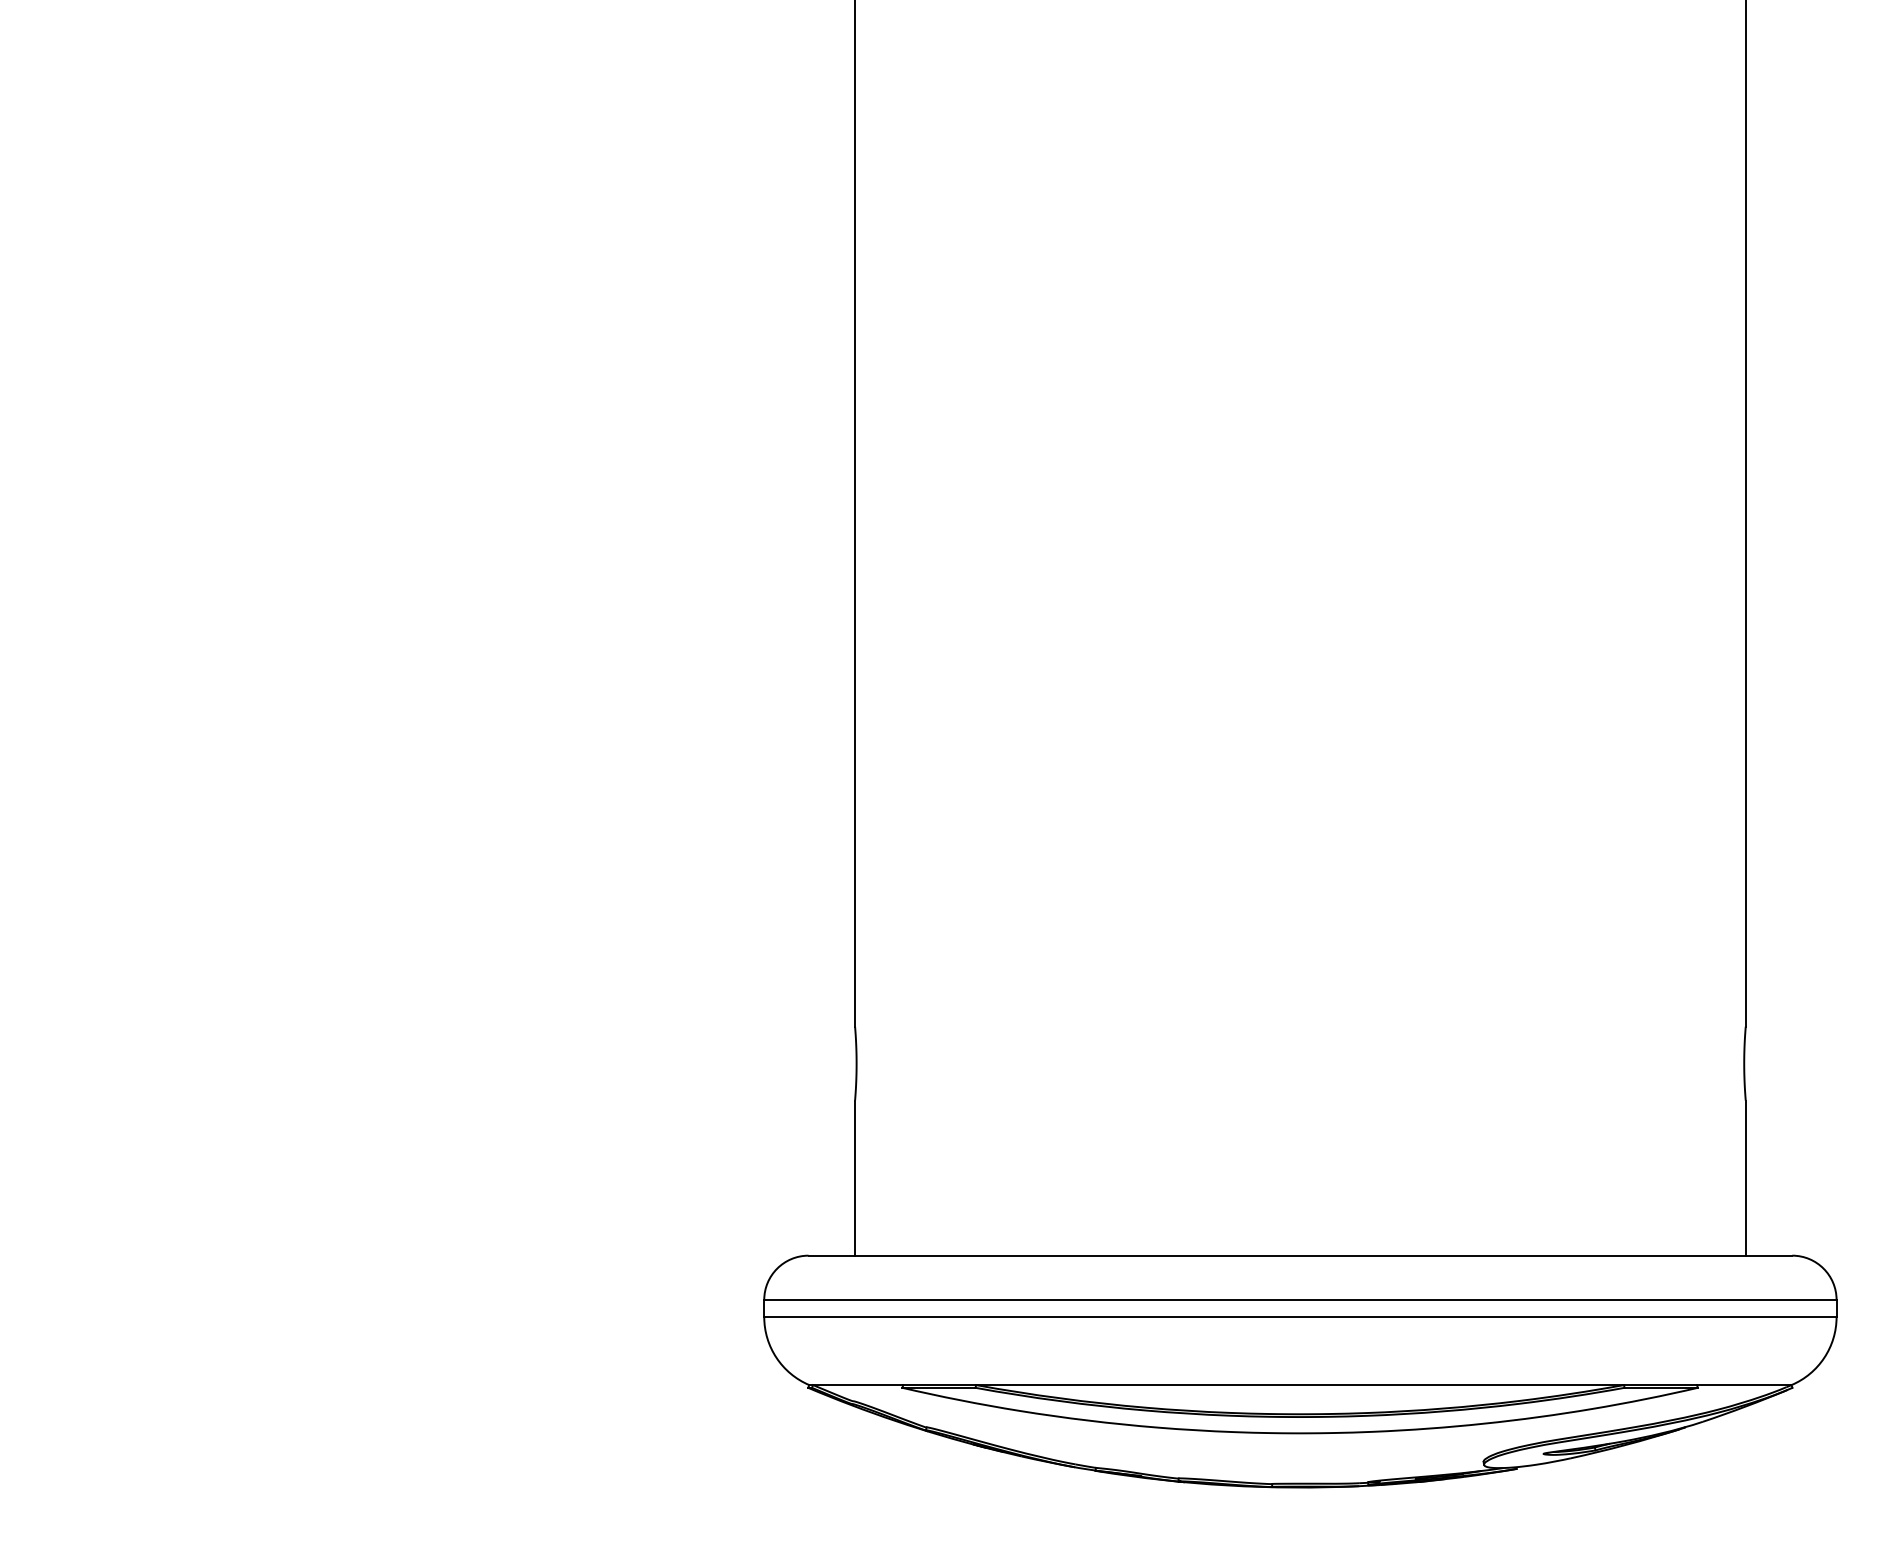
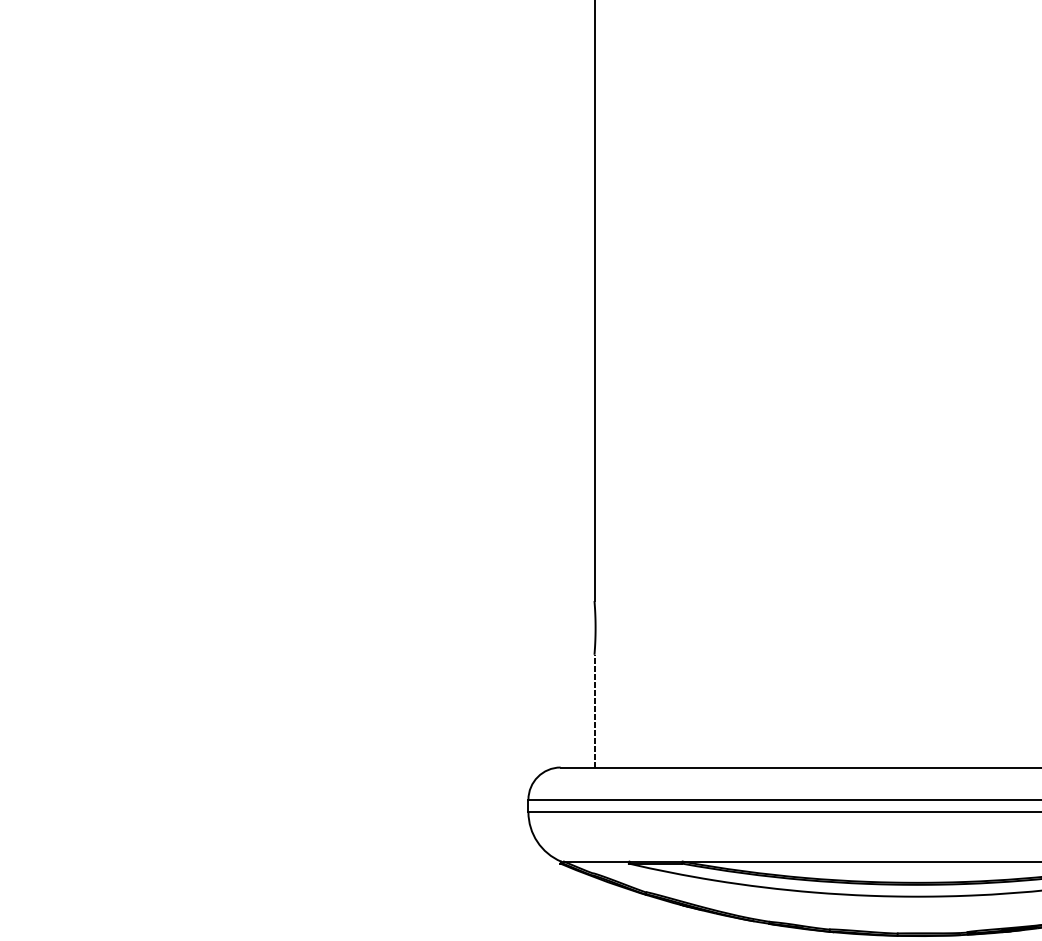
line: (855, 1178) -> (594, 711), solid -> dashed

